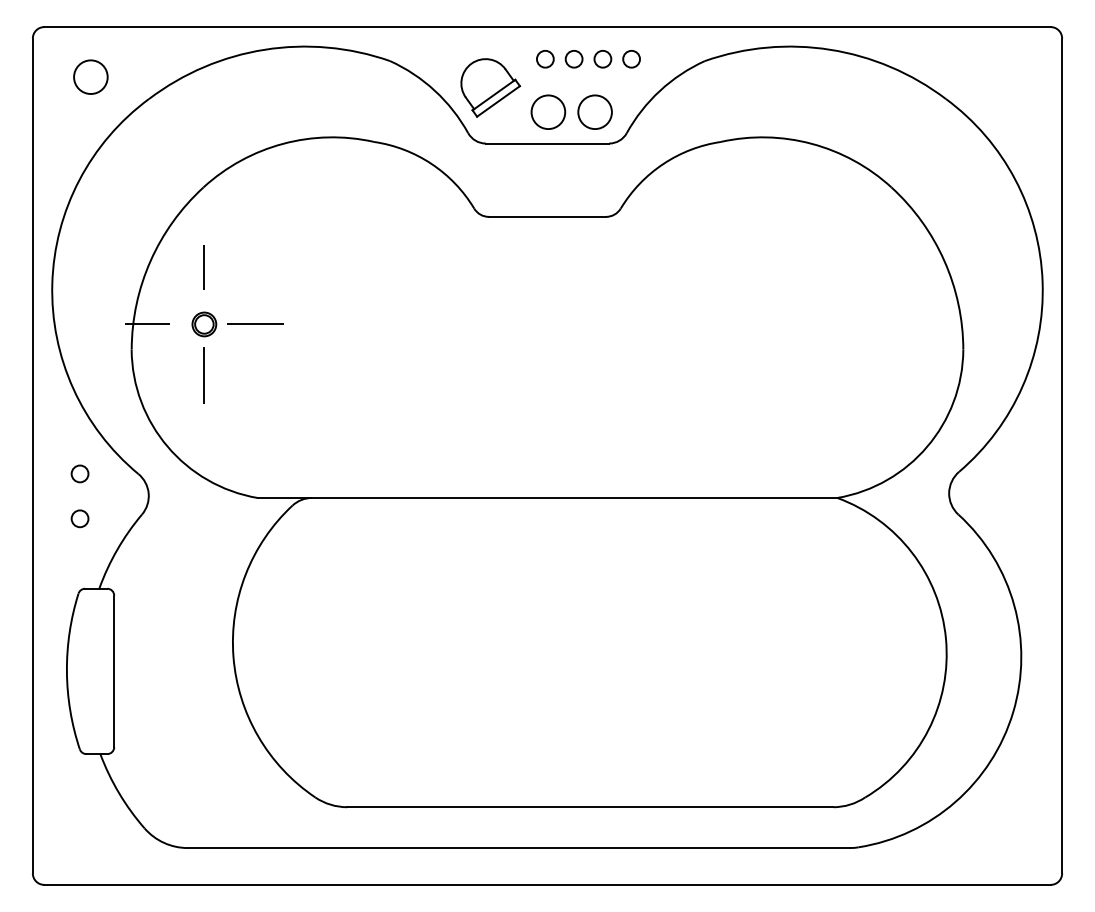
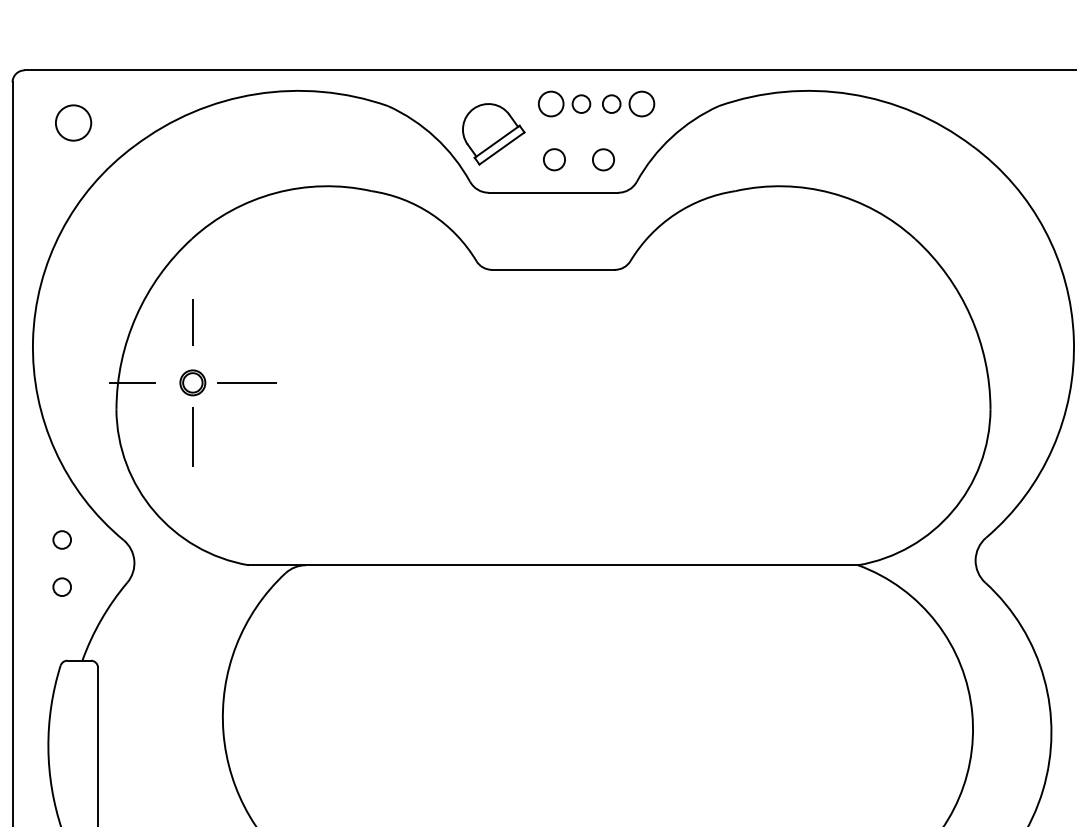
circle: (545, 59) -> (551, 104), size x1.4
circle: (631, 59) -> (641, 104), size x1.4
circle: (548, 111) -> (554, 159), size x0.6
circle: (594, 112) -> (602, 160), size x0.6

